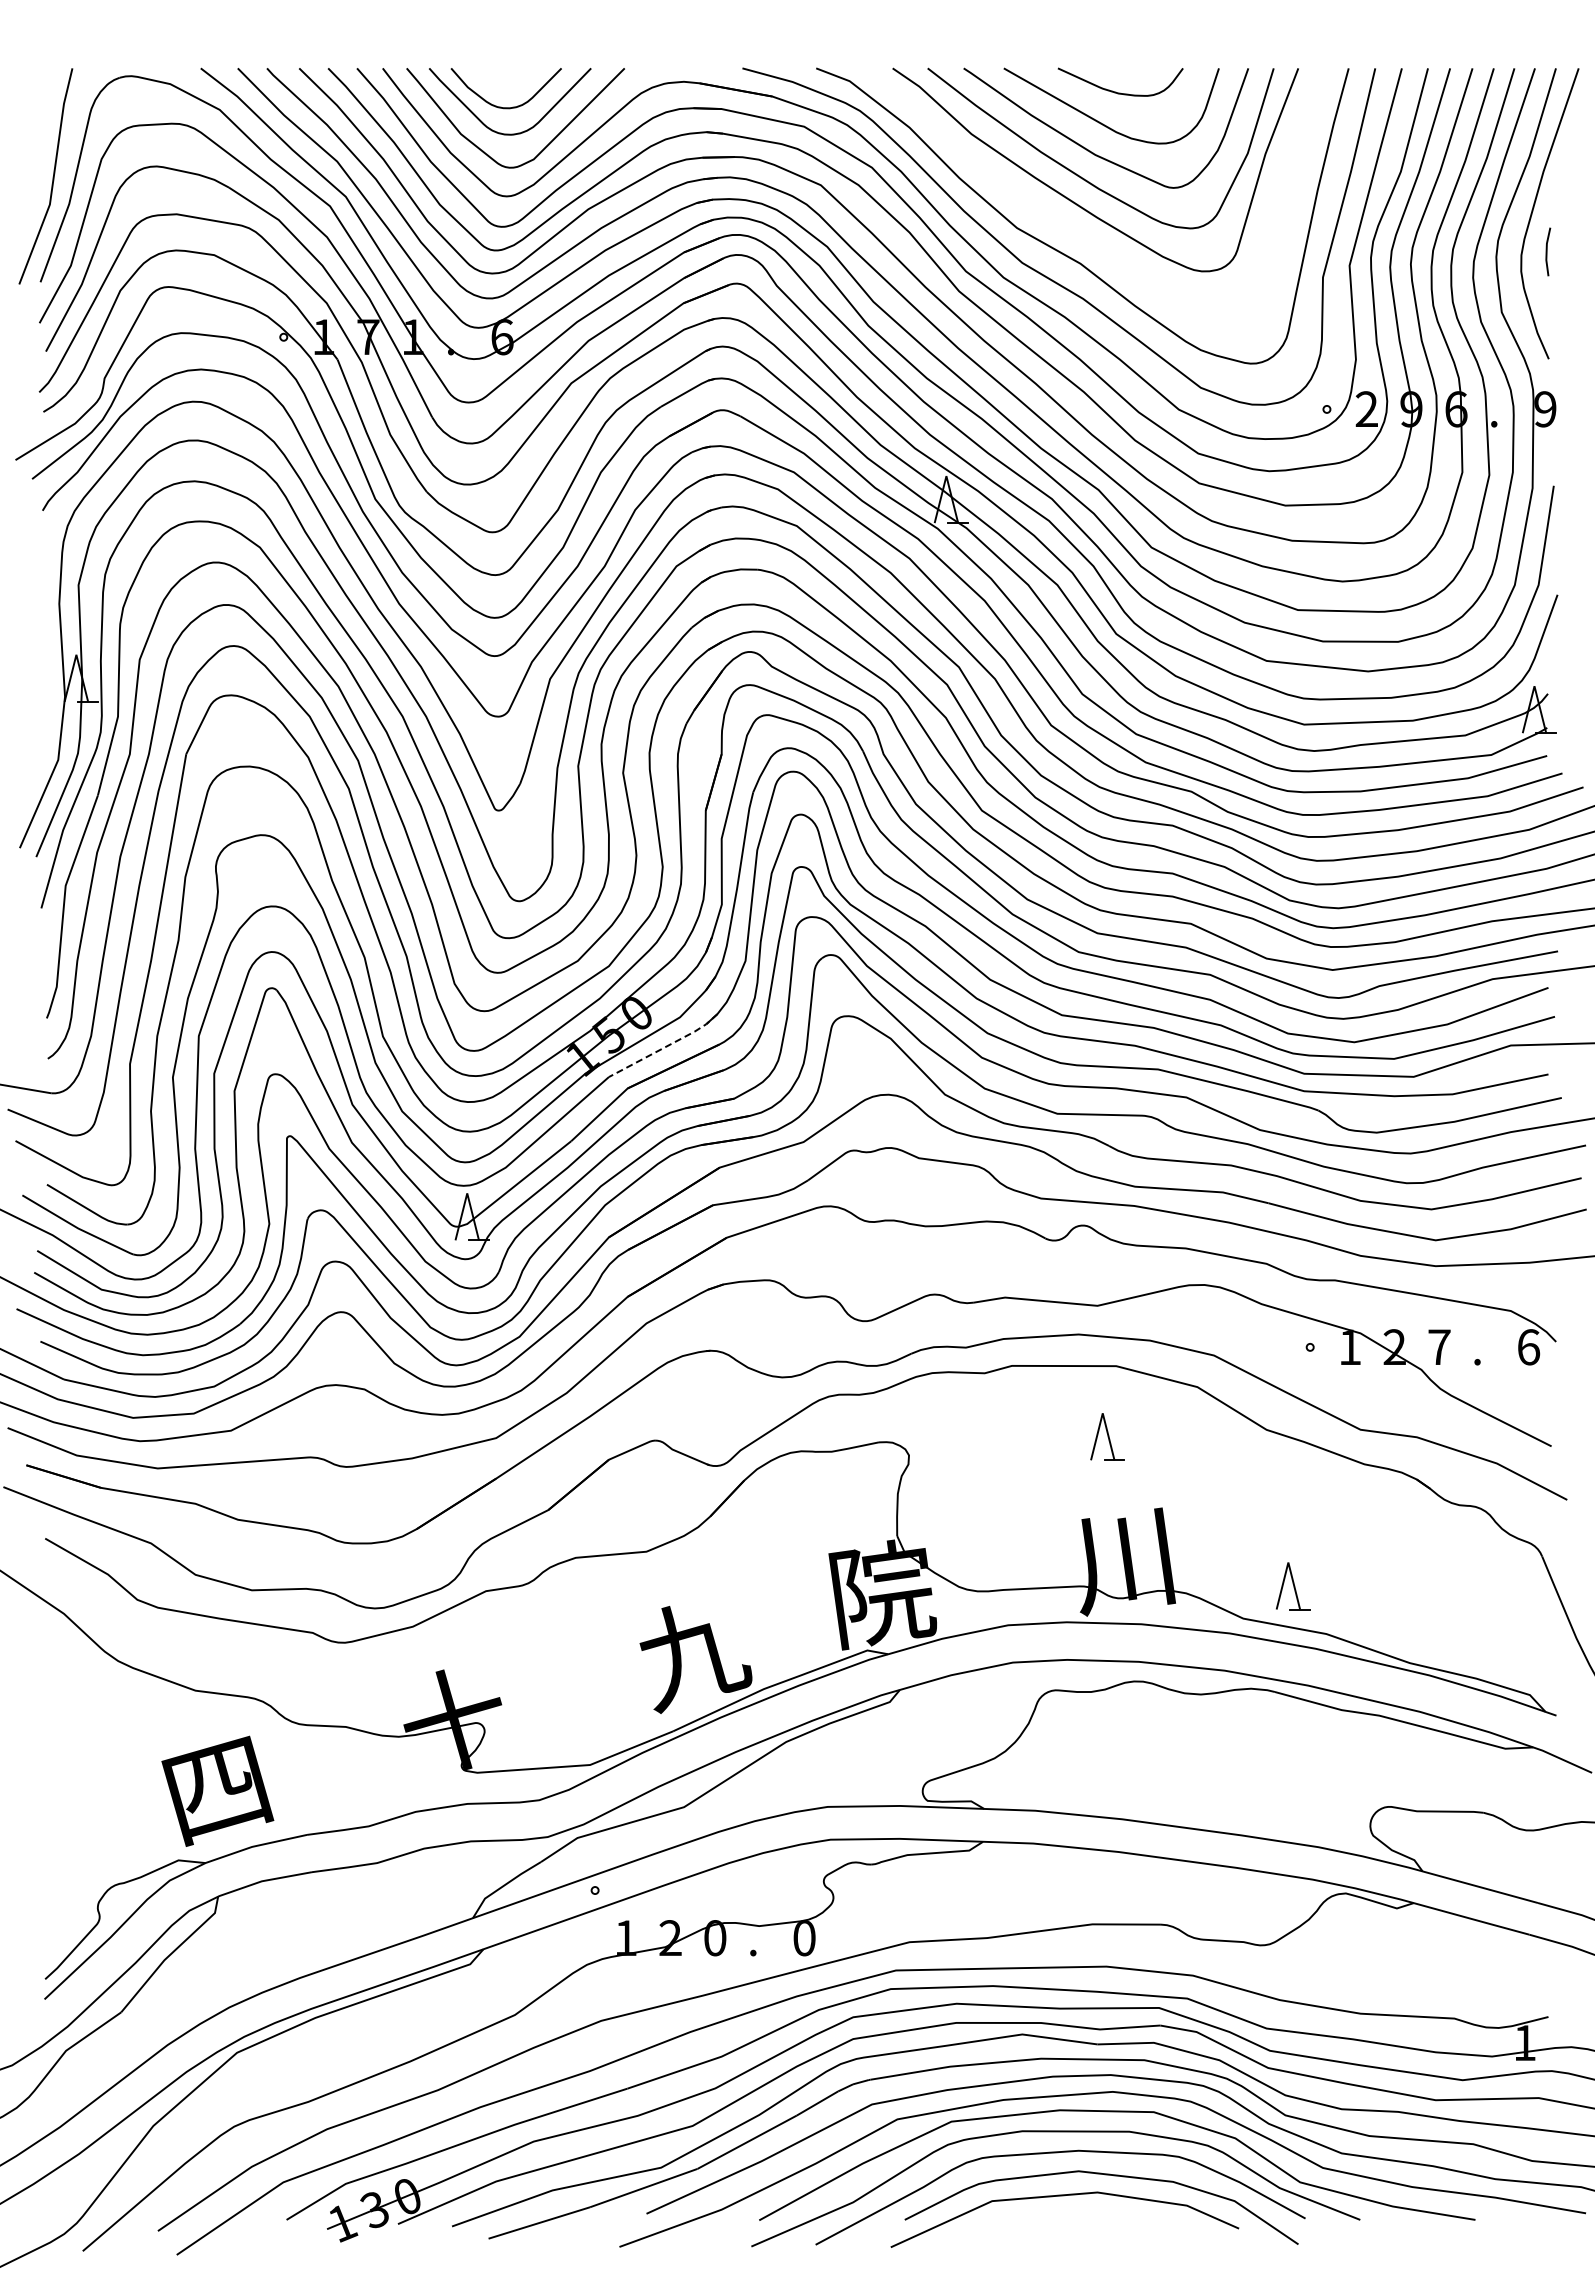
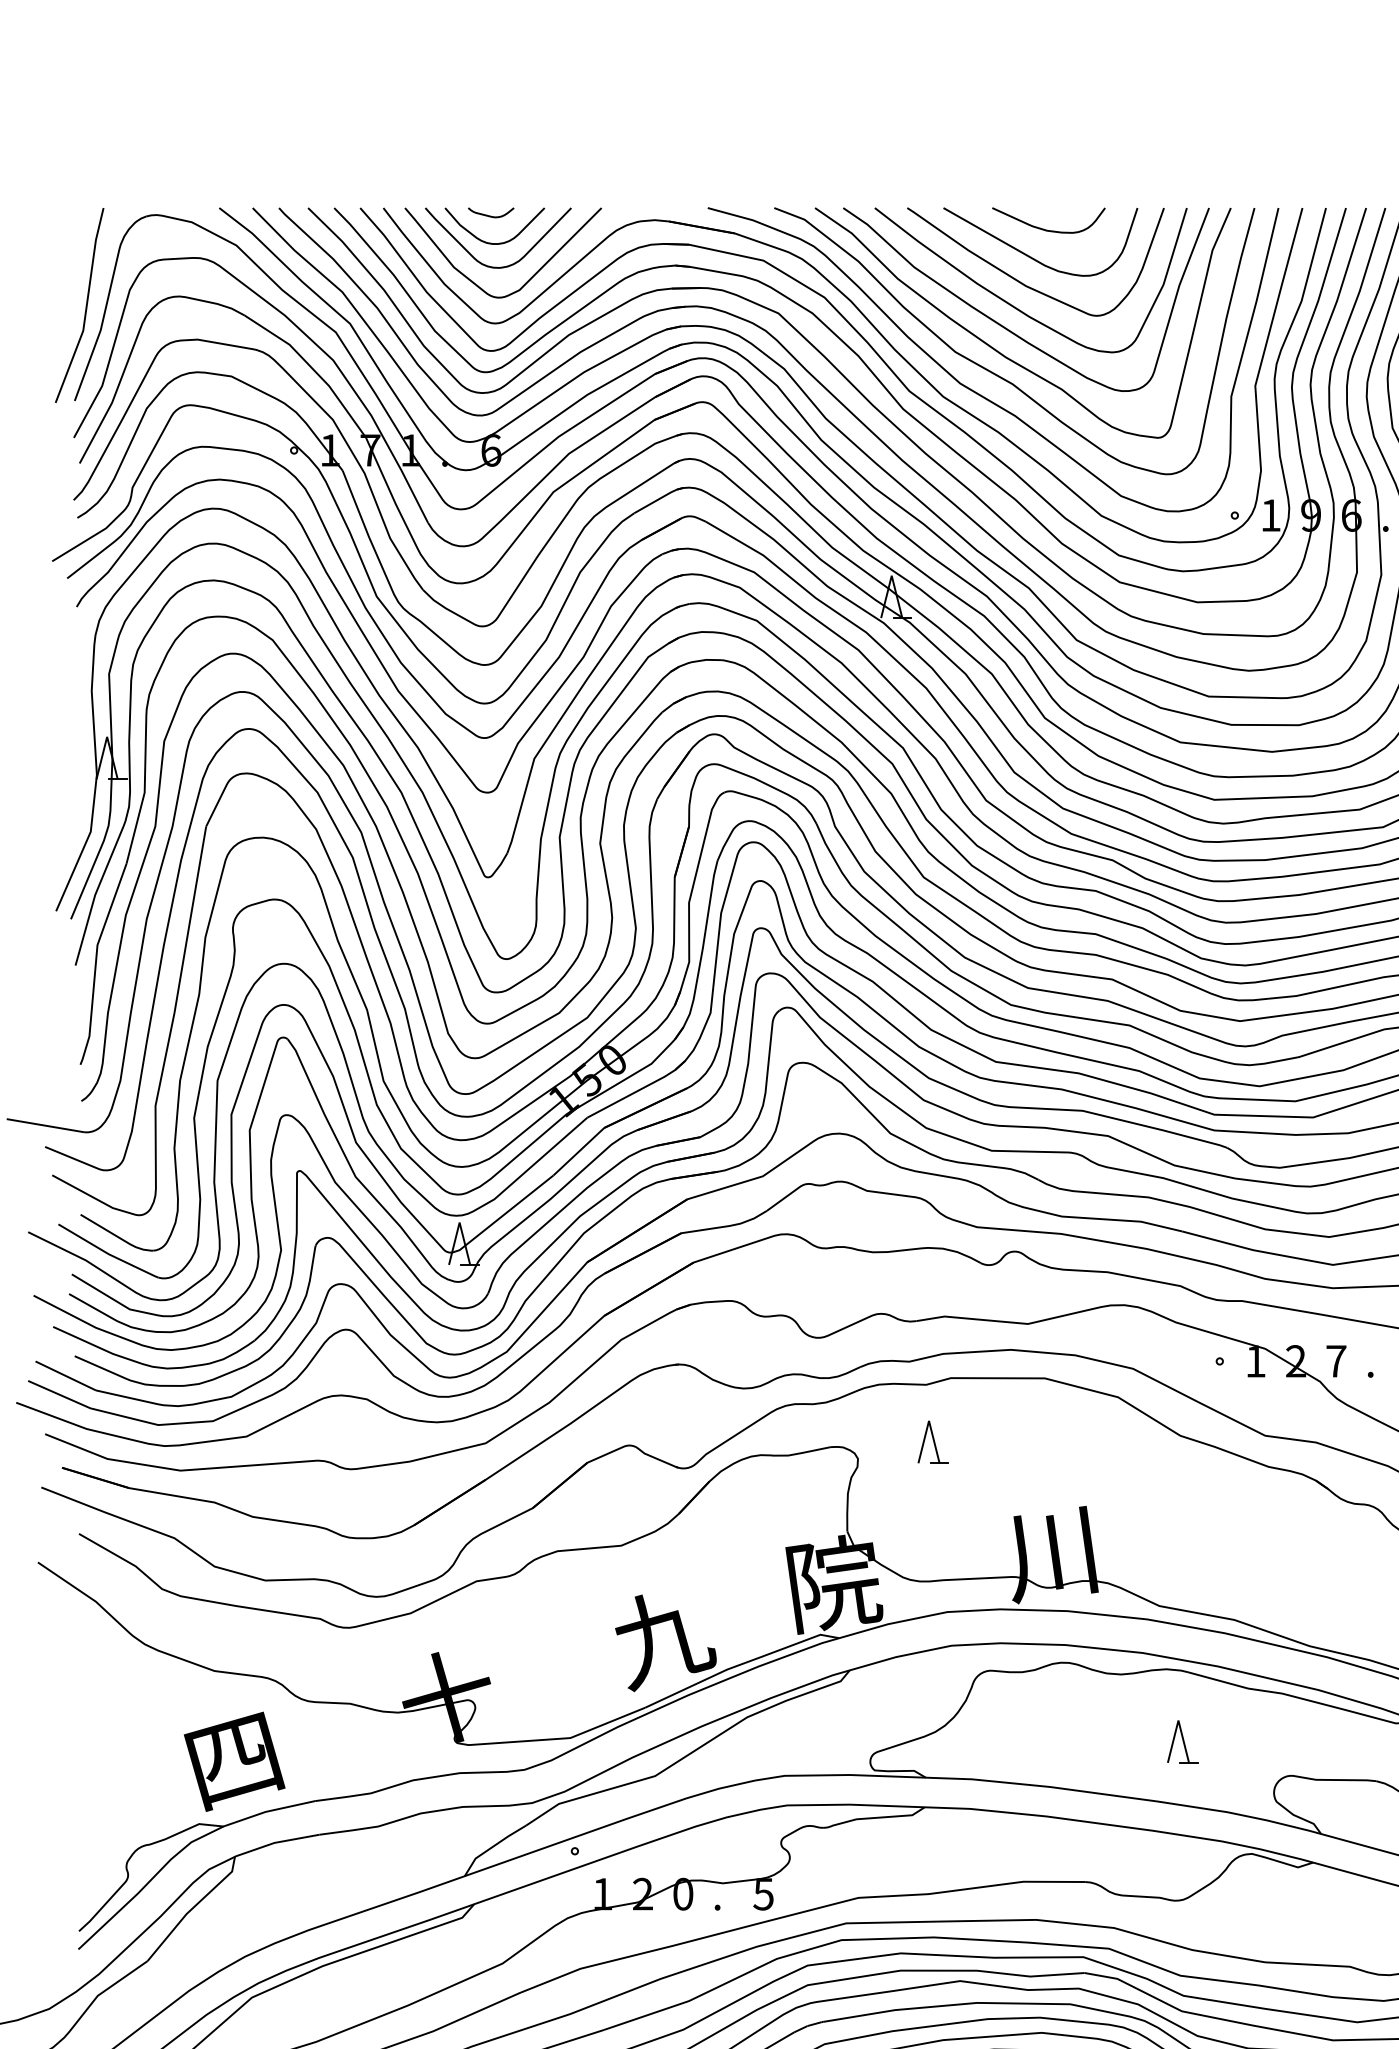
curve: (501, 76) -> (490, 215), added
curve: (1068, 229) -> (1001, 353), added
text: (1366, 408) -> (1270, 514), 2 -> 1
line: (665, 1047) -> (638, 1091), dashed -> solid
part: (1107, 1436) -> (933, 1441), moved
part: (1293, 1586) -> (1183, 1742), moved
text: (803, 1938) -> (762, 1894), 0 -> 5

